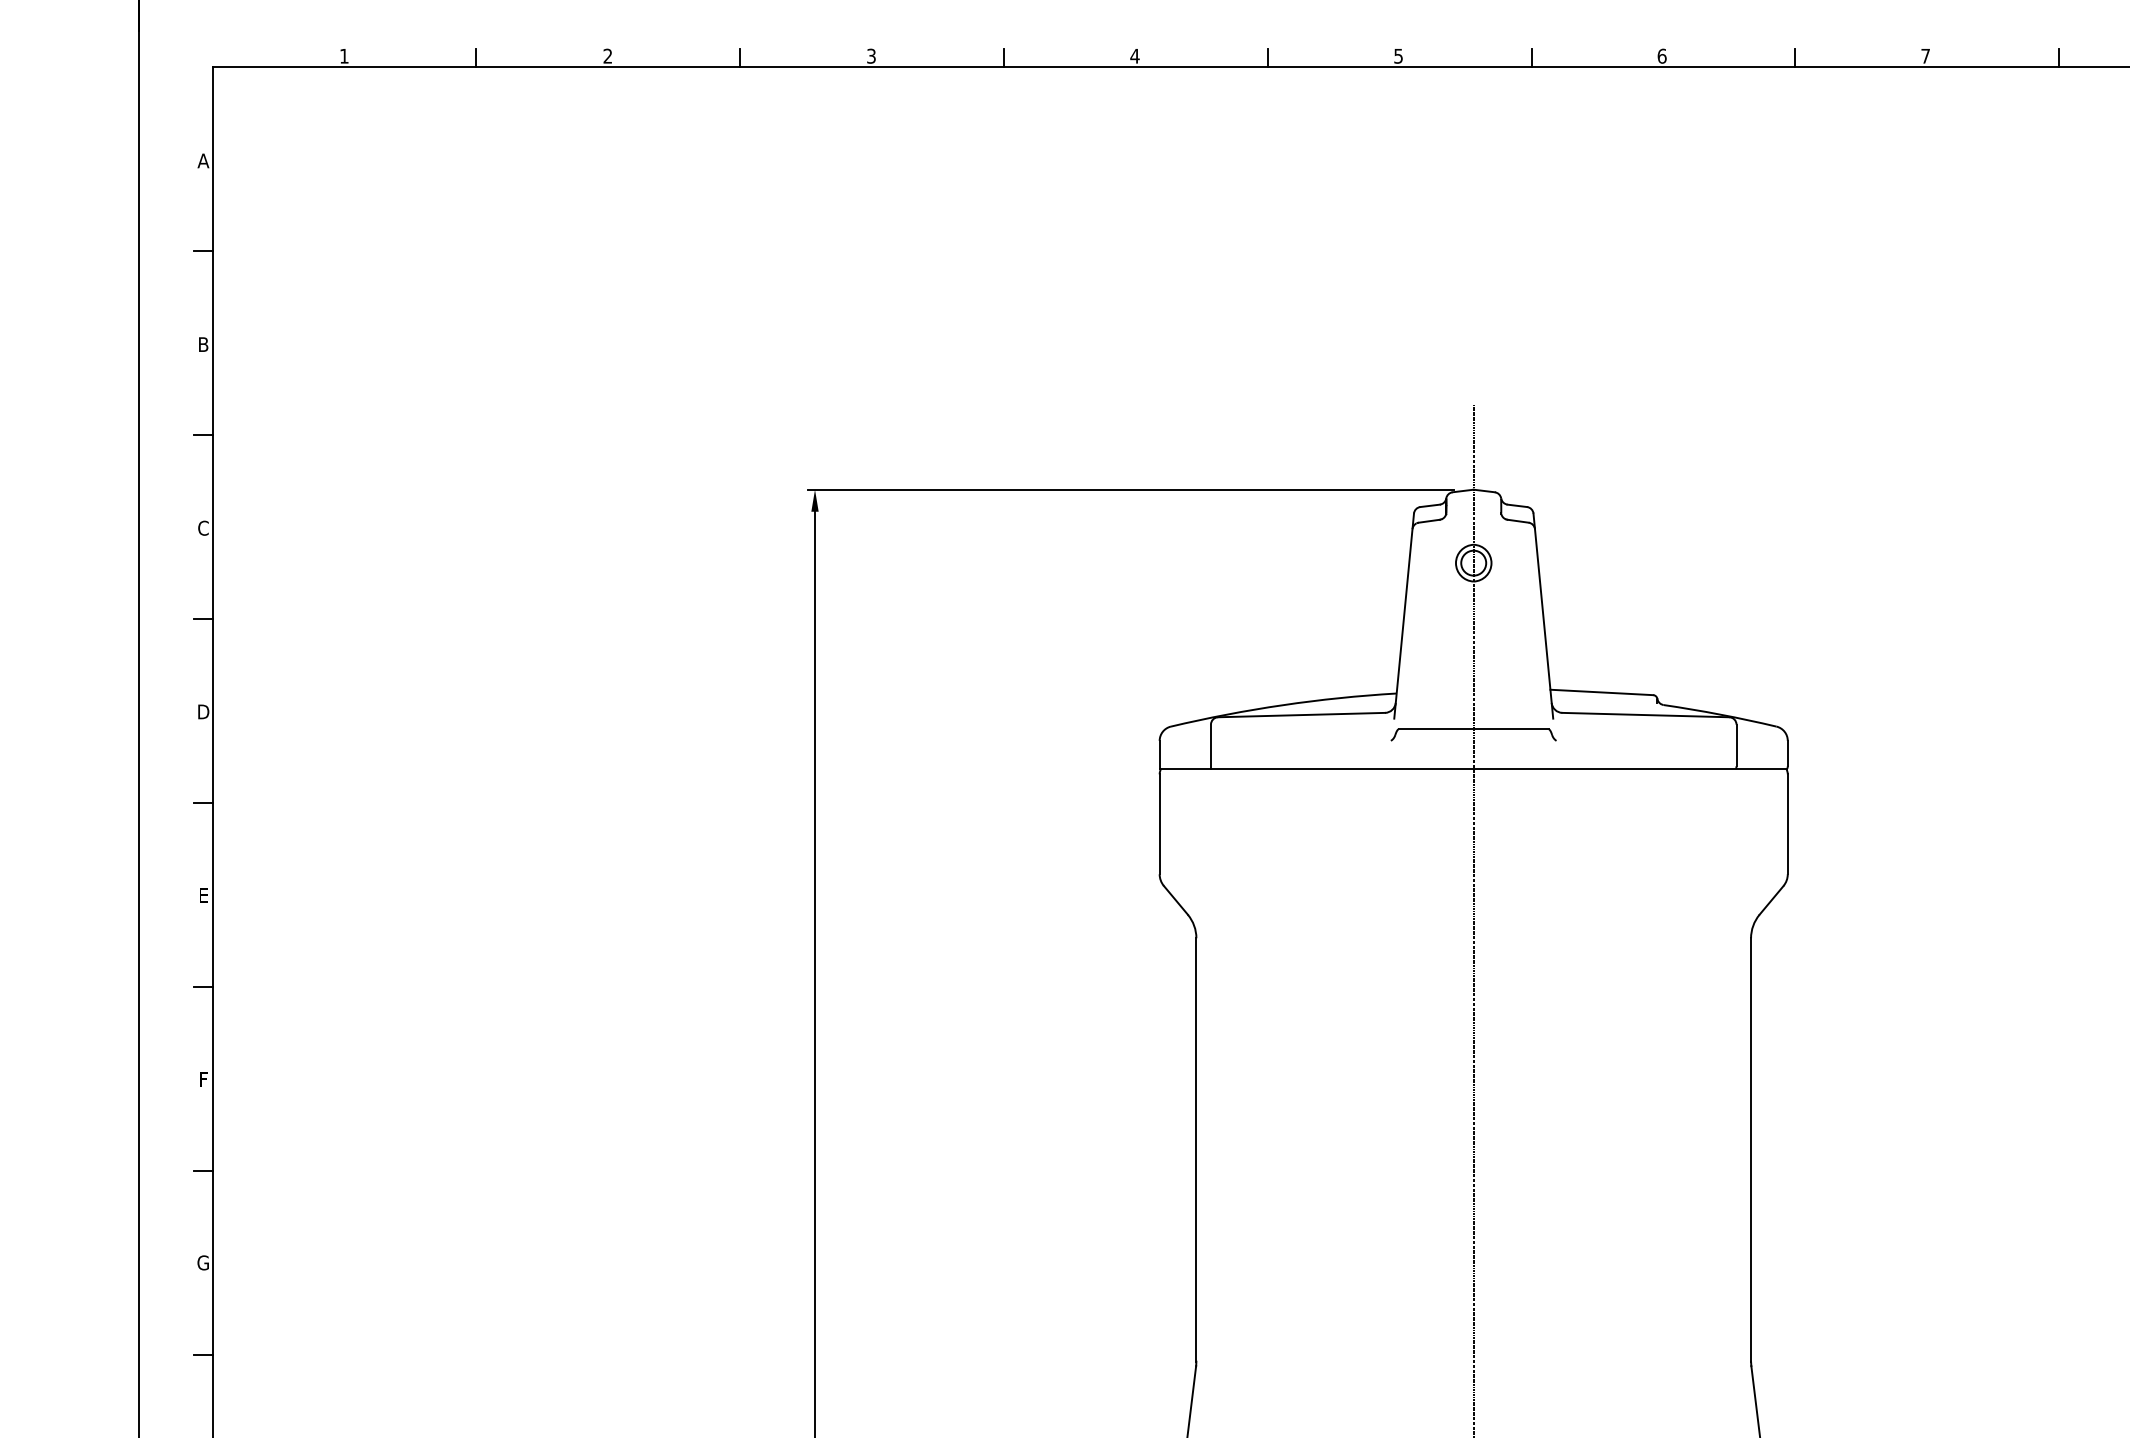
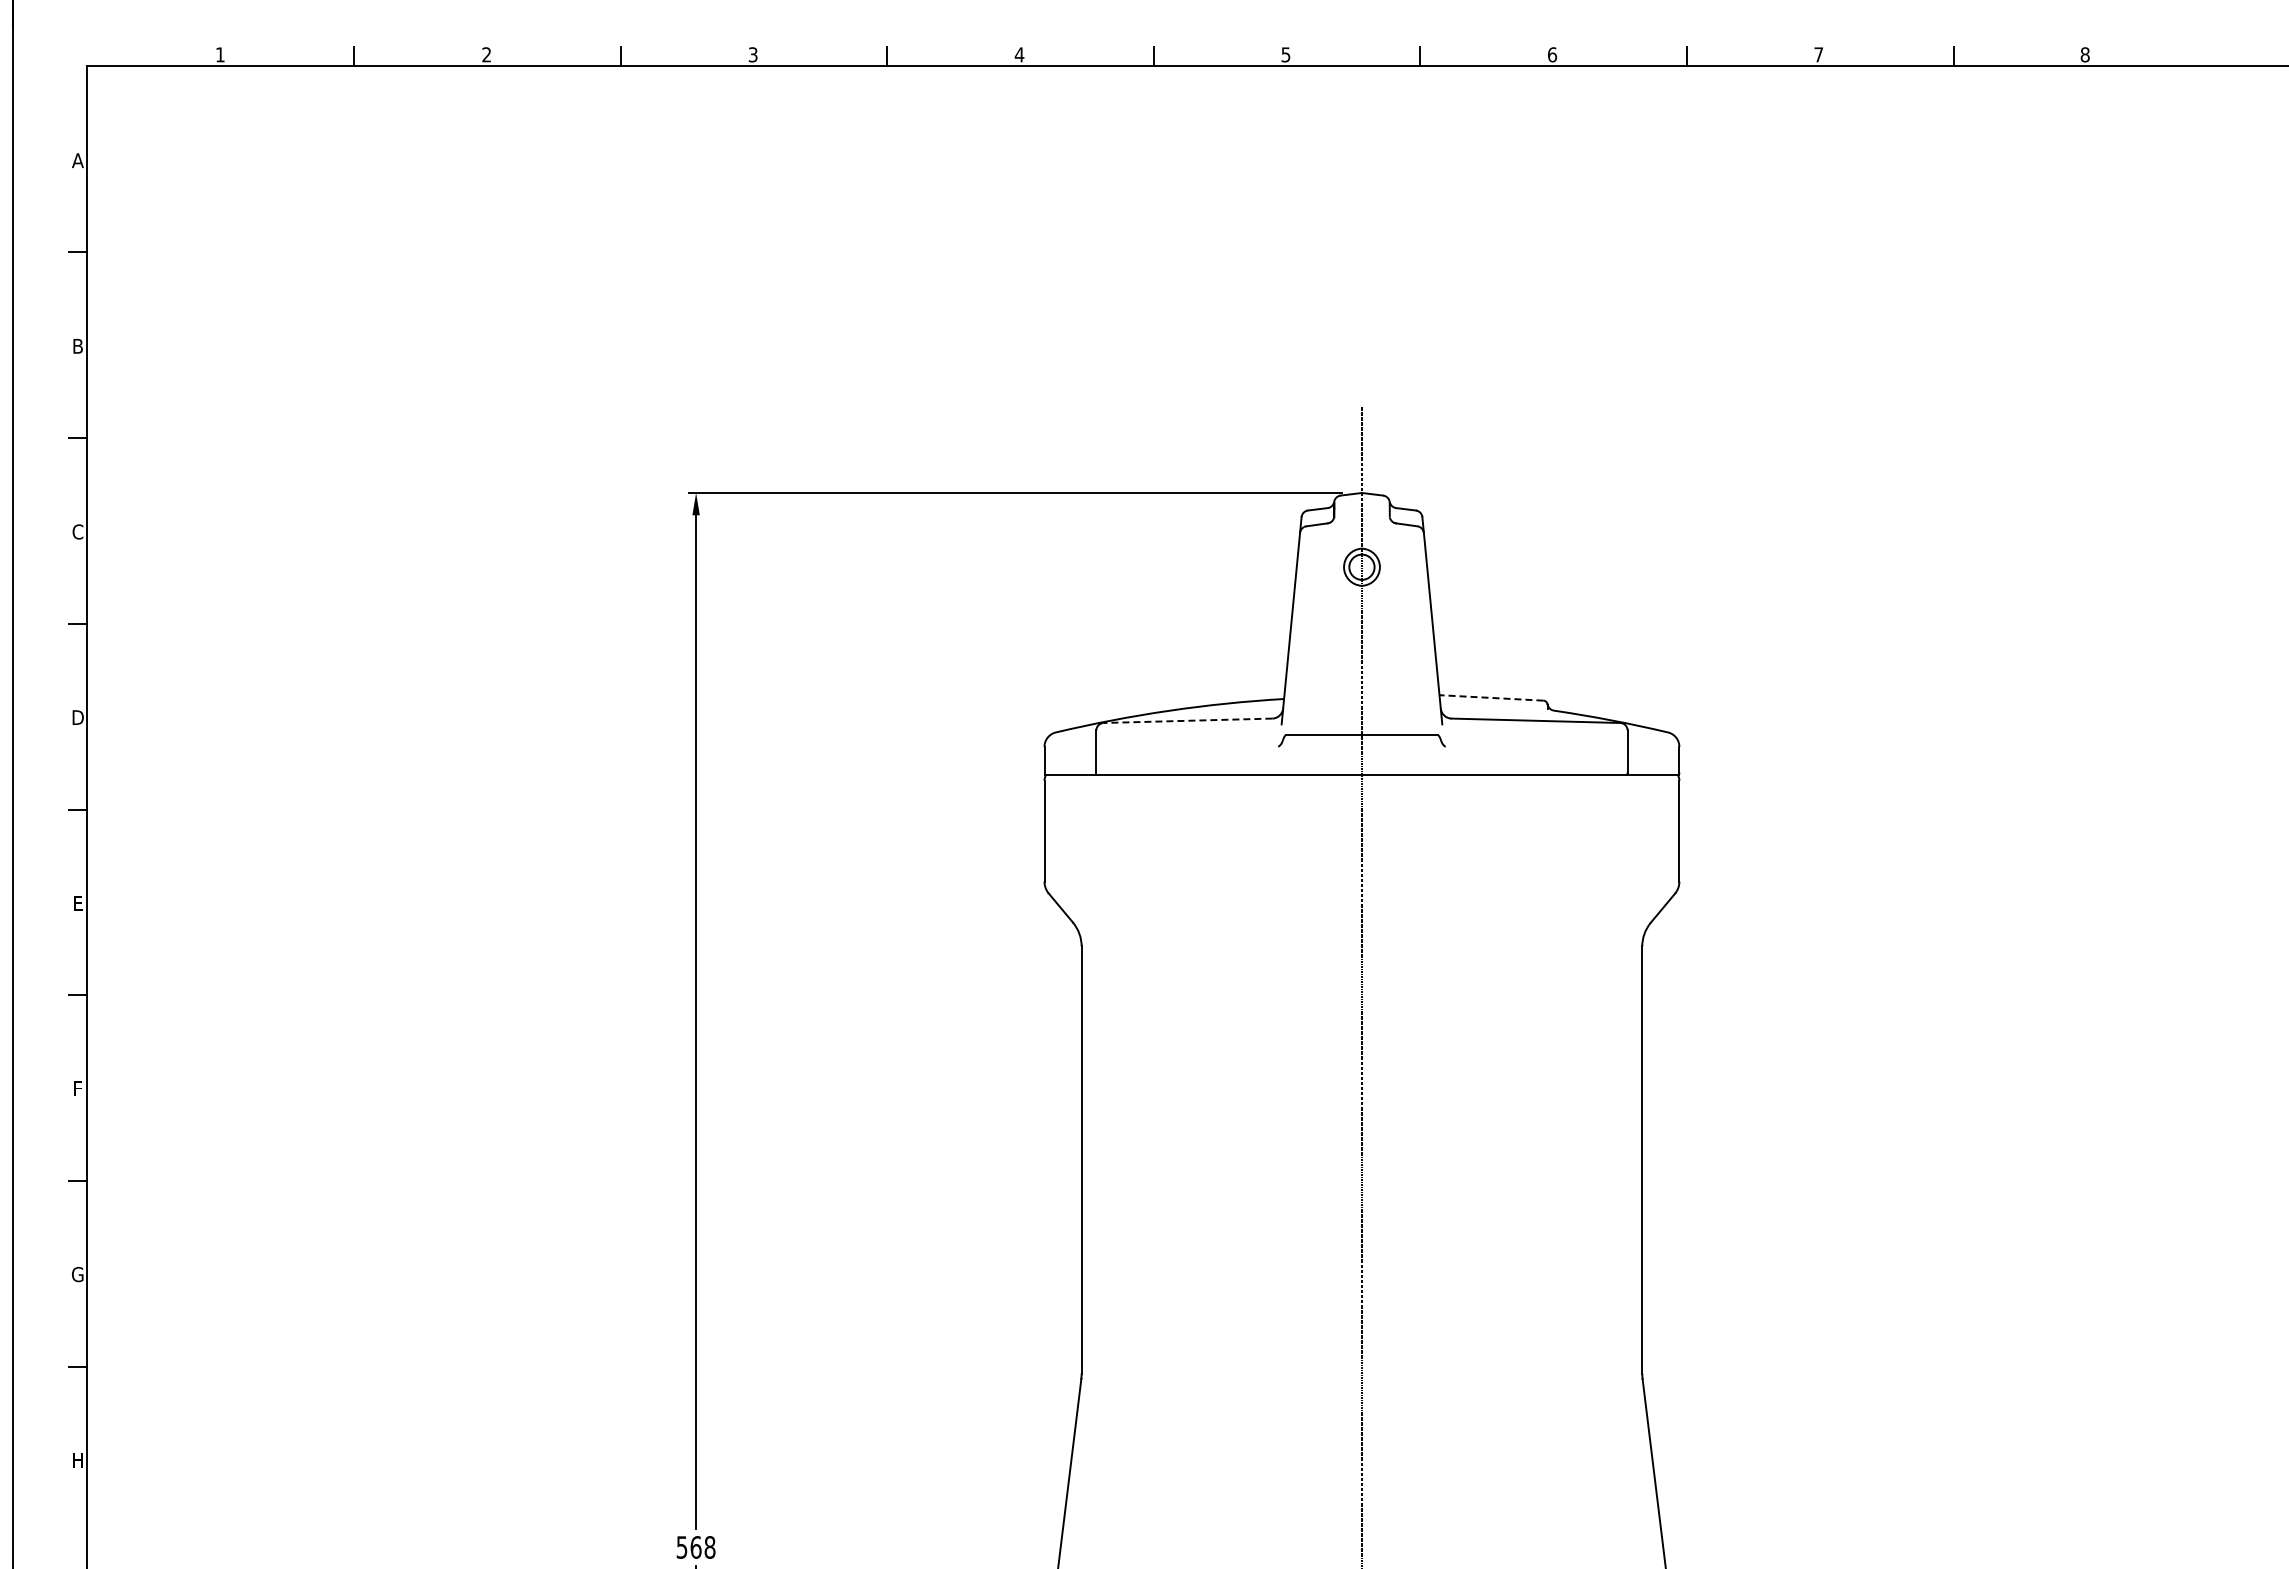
line: (1600, 692) -> (1490, 697), solid -> dashed
line: (1301, 714) -> (1187, 720), solid -> dashed

